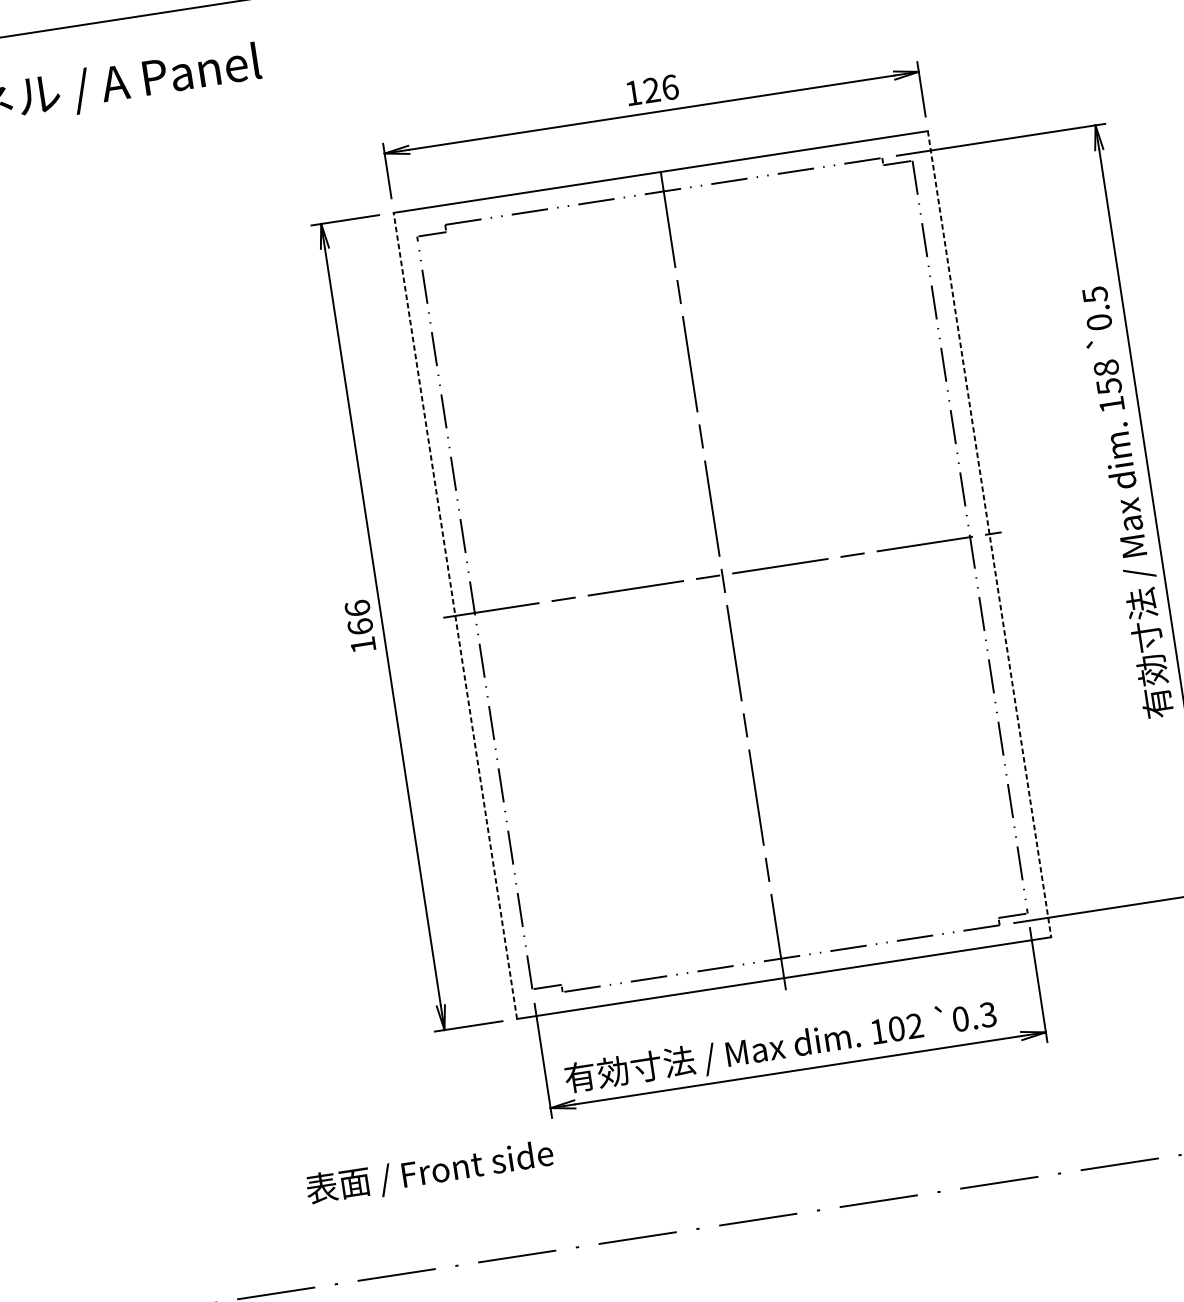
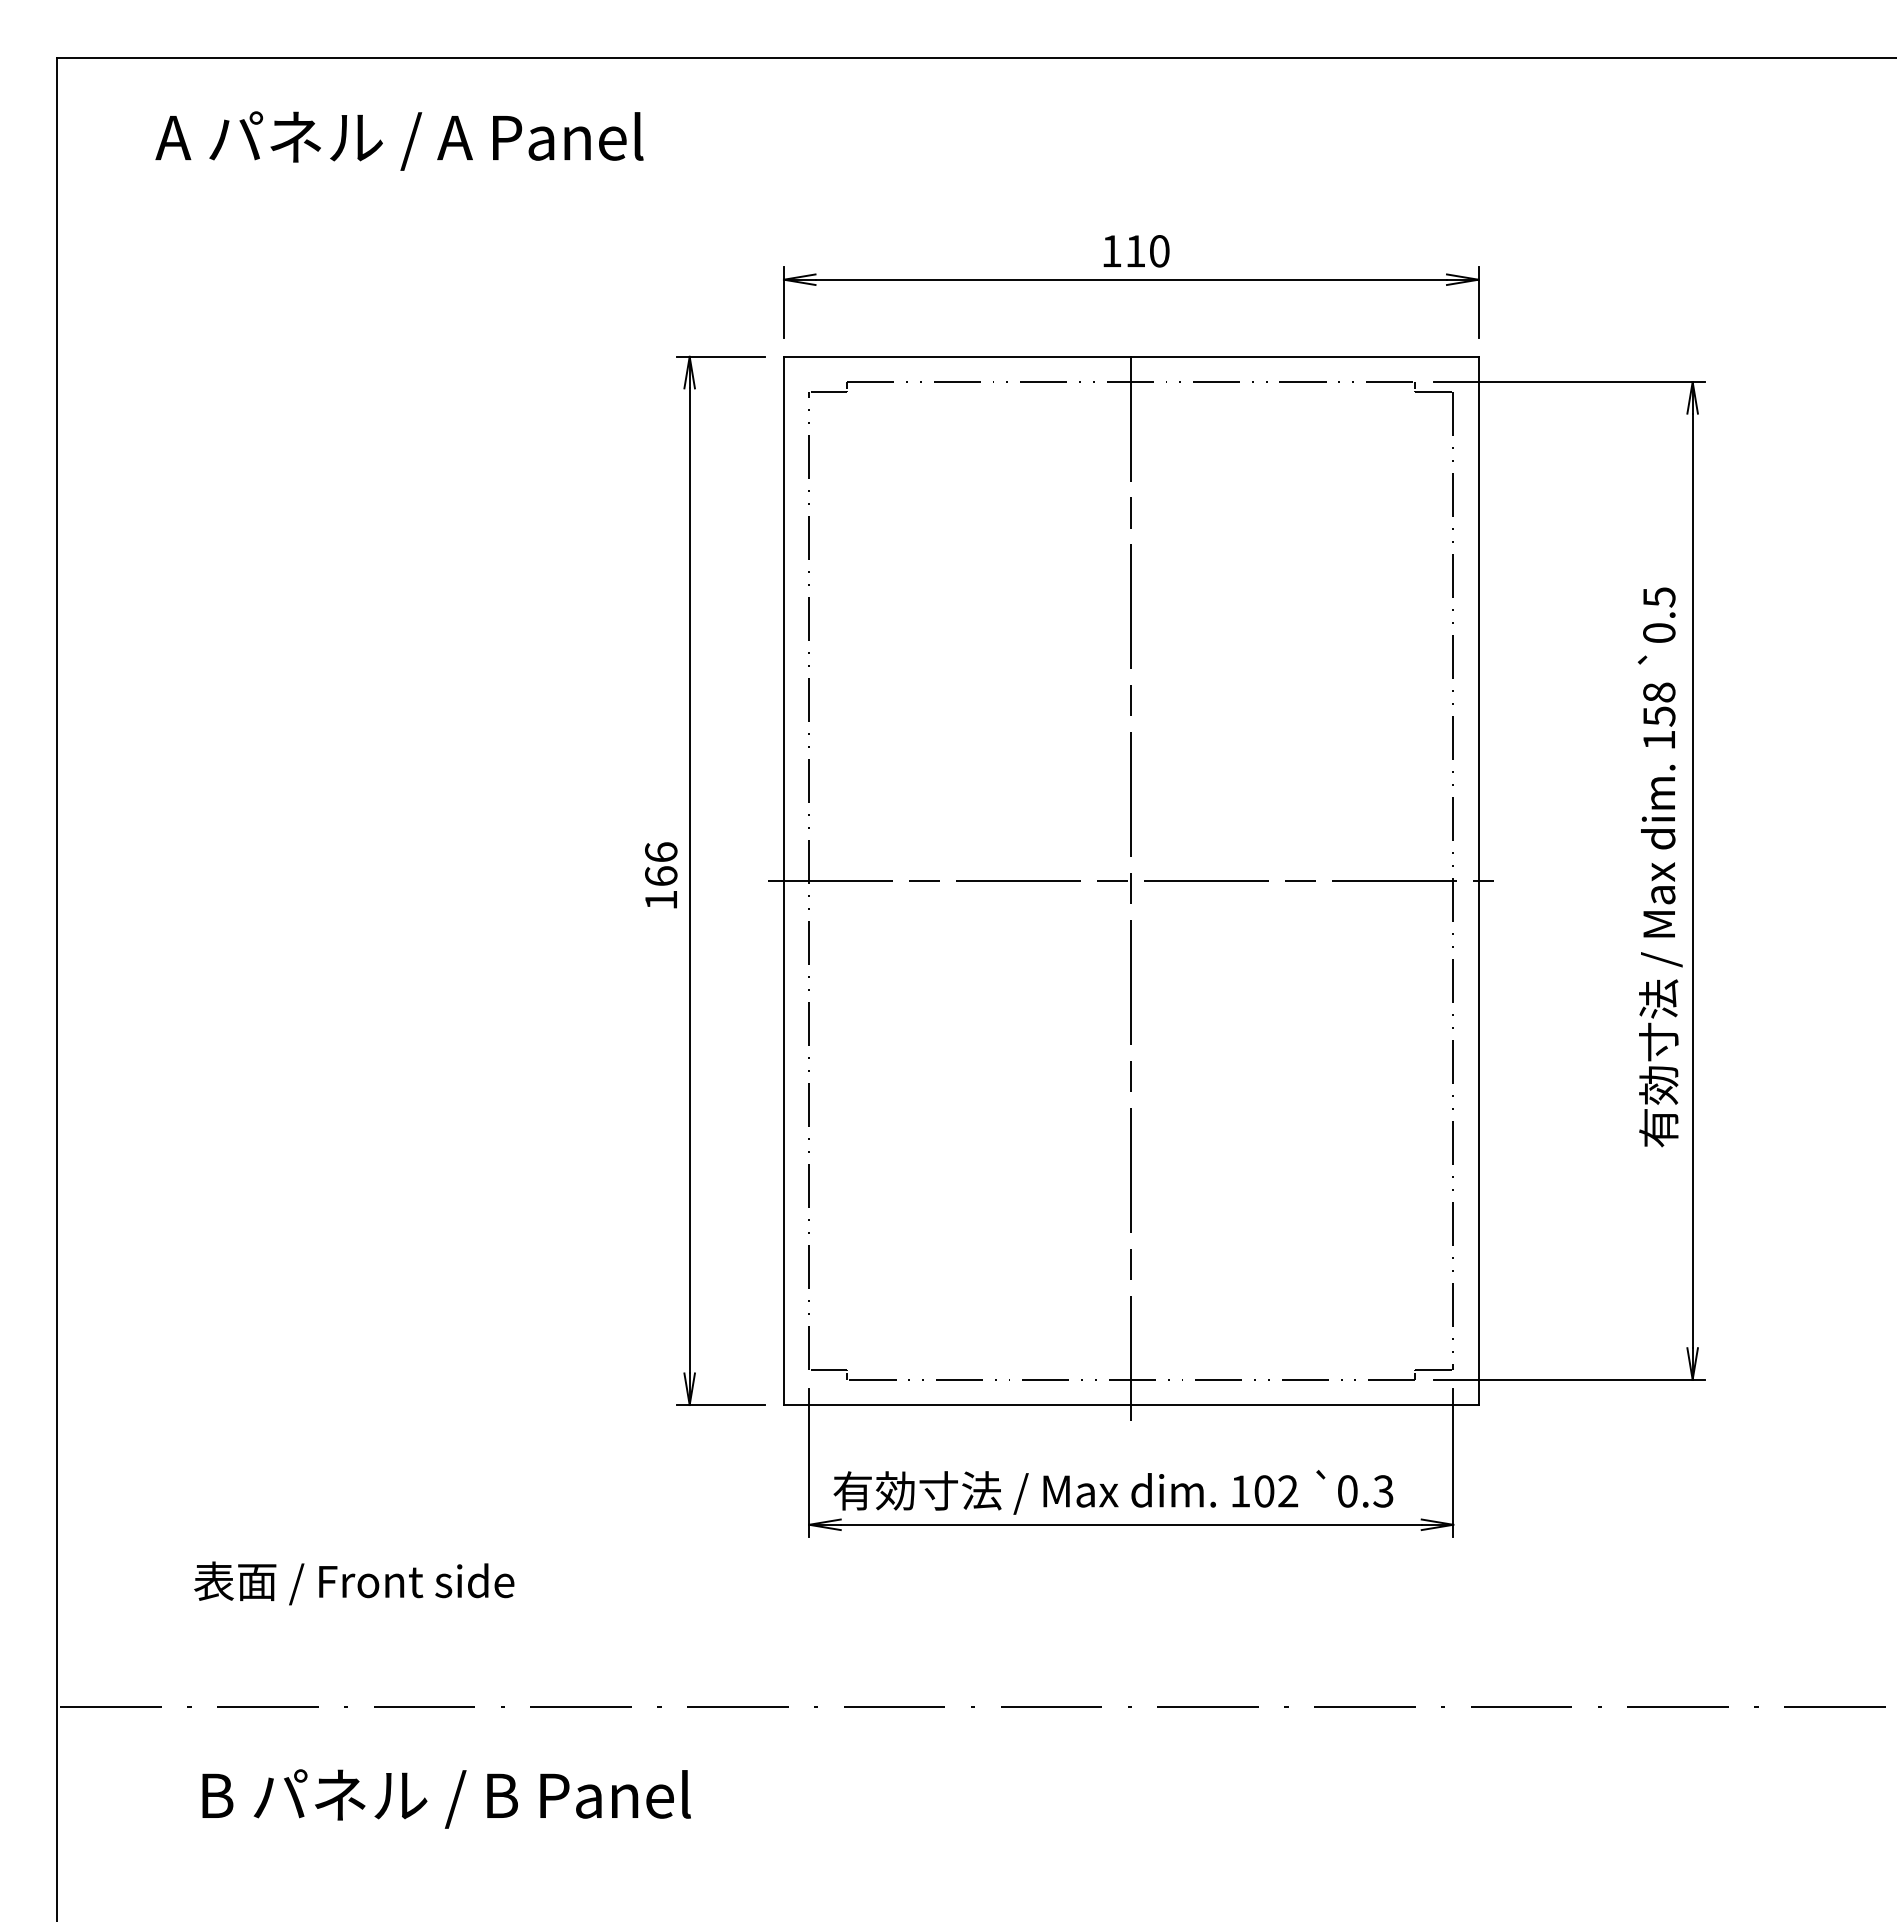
text: (660, 89) -> (1147, 251), 126 -> 110
line: (989, 534) -> (1478, 881), dashed -> solid
line: (454, 615) -> (783, 880), dashed -> solid
text: (430, 1172) -> (354, 1583), moved

